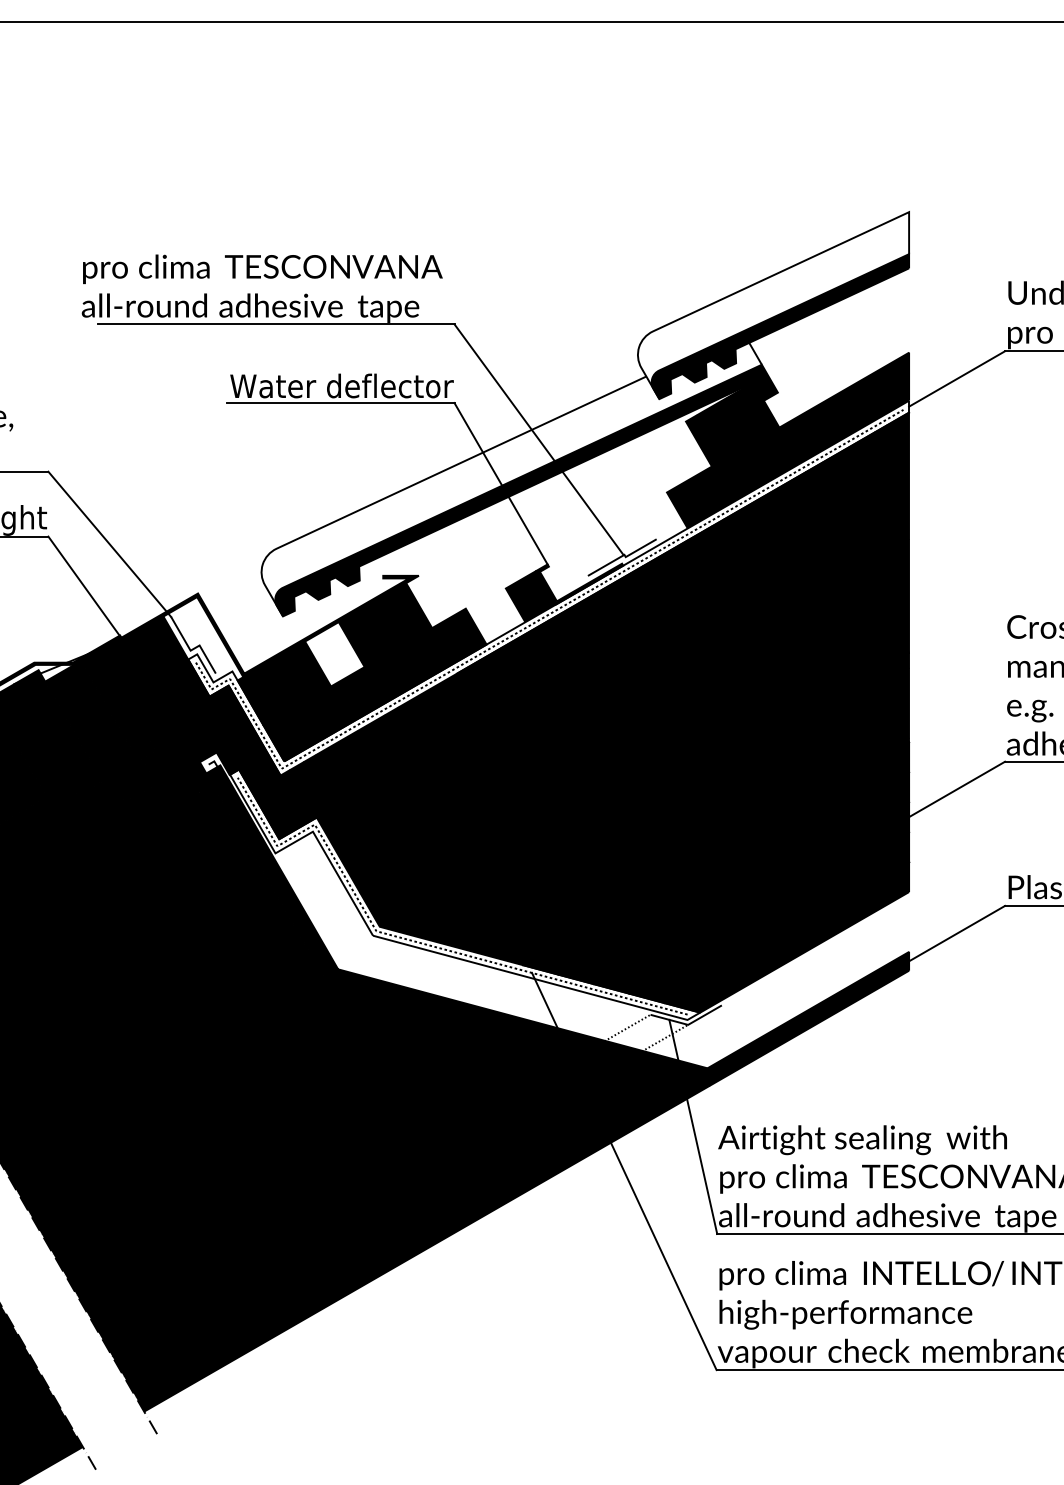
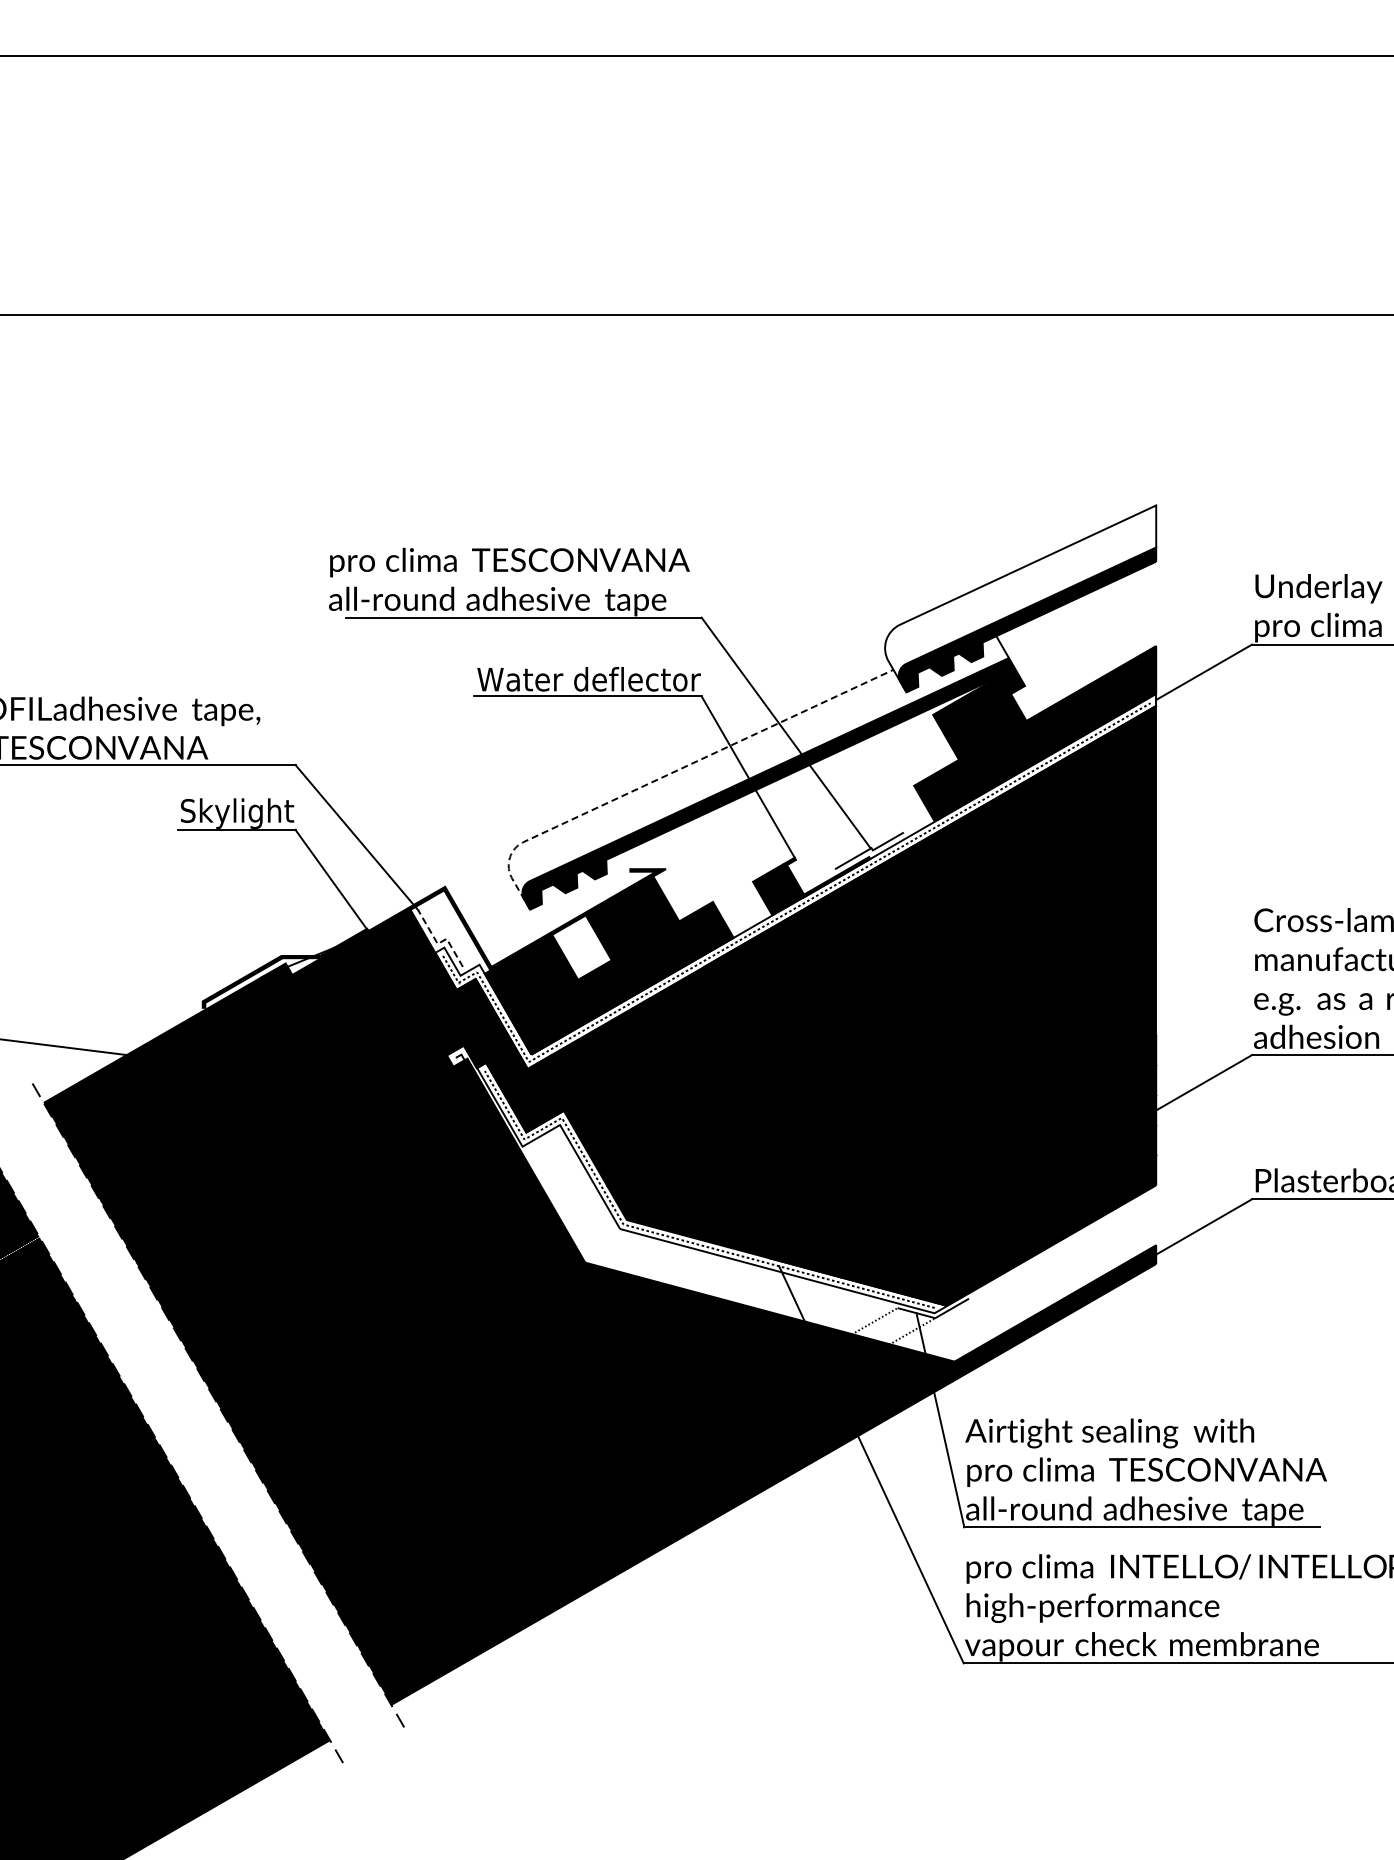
line: (419, 482) -> (666, 775), solid -> dashed
line: (192, 650) -> (439, 943), solid -> dashed

